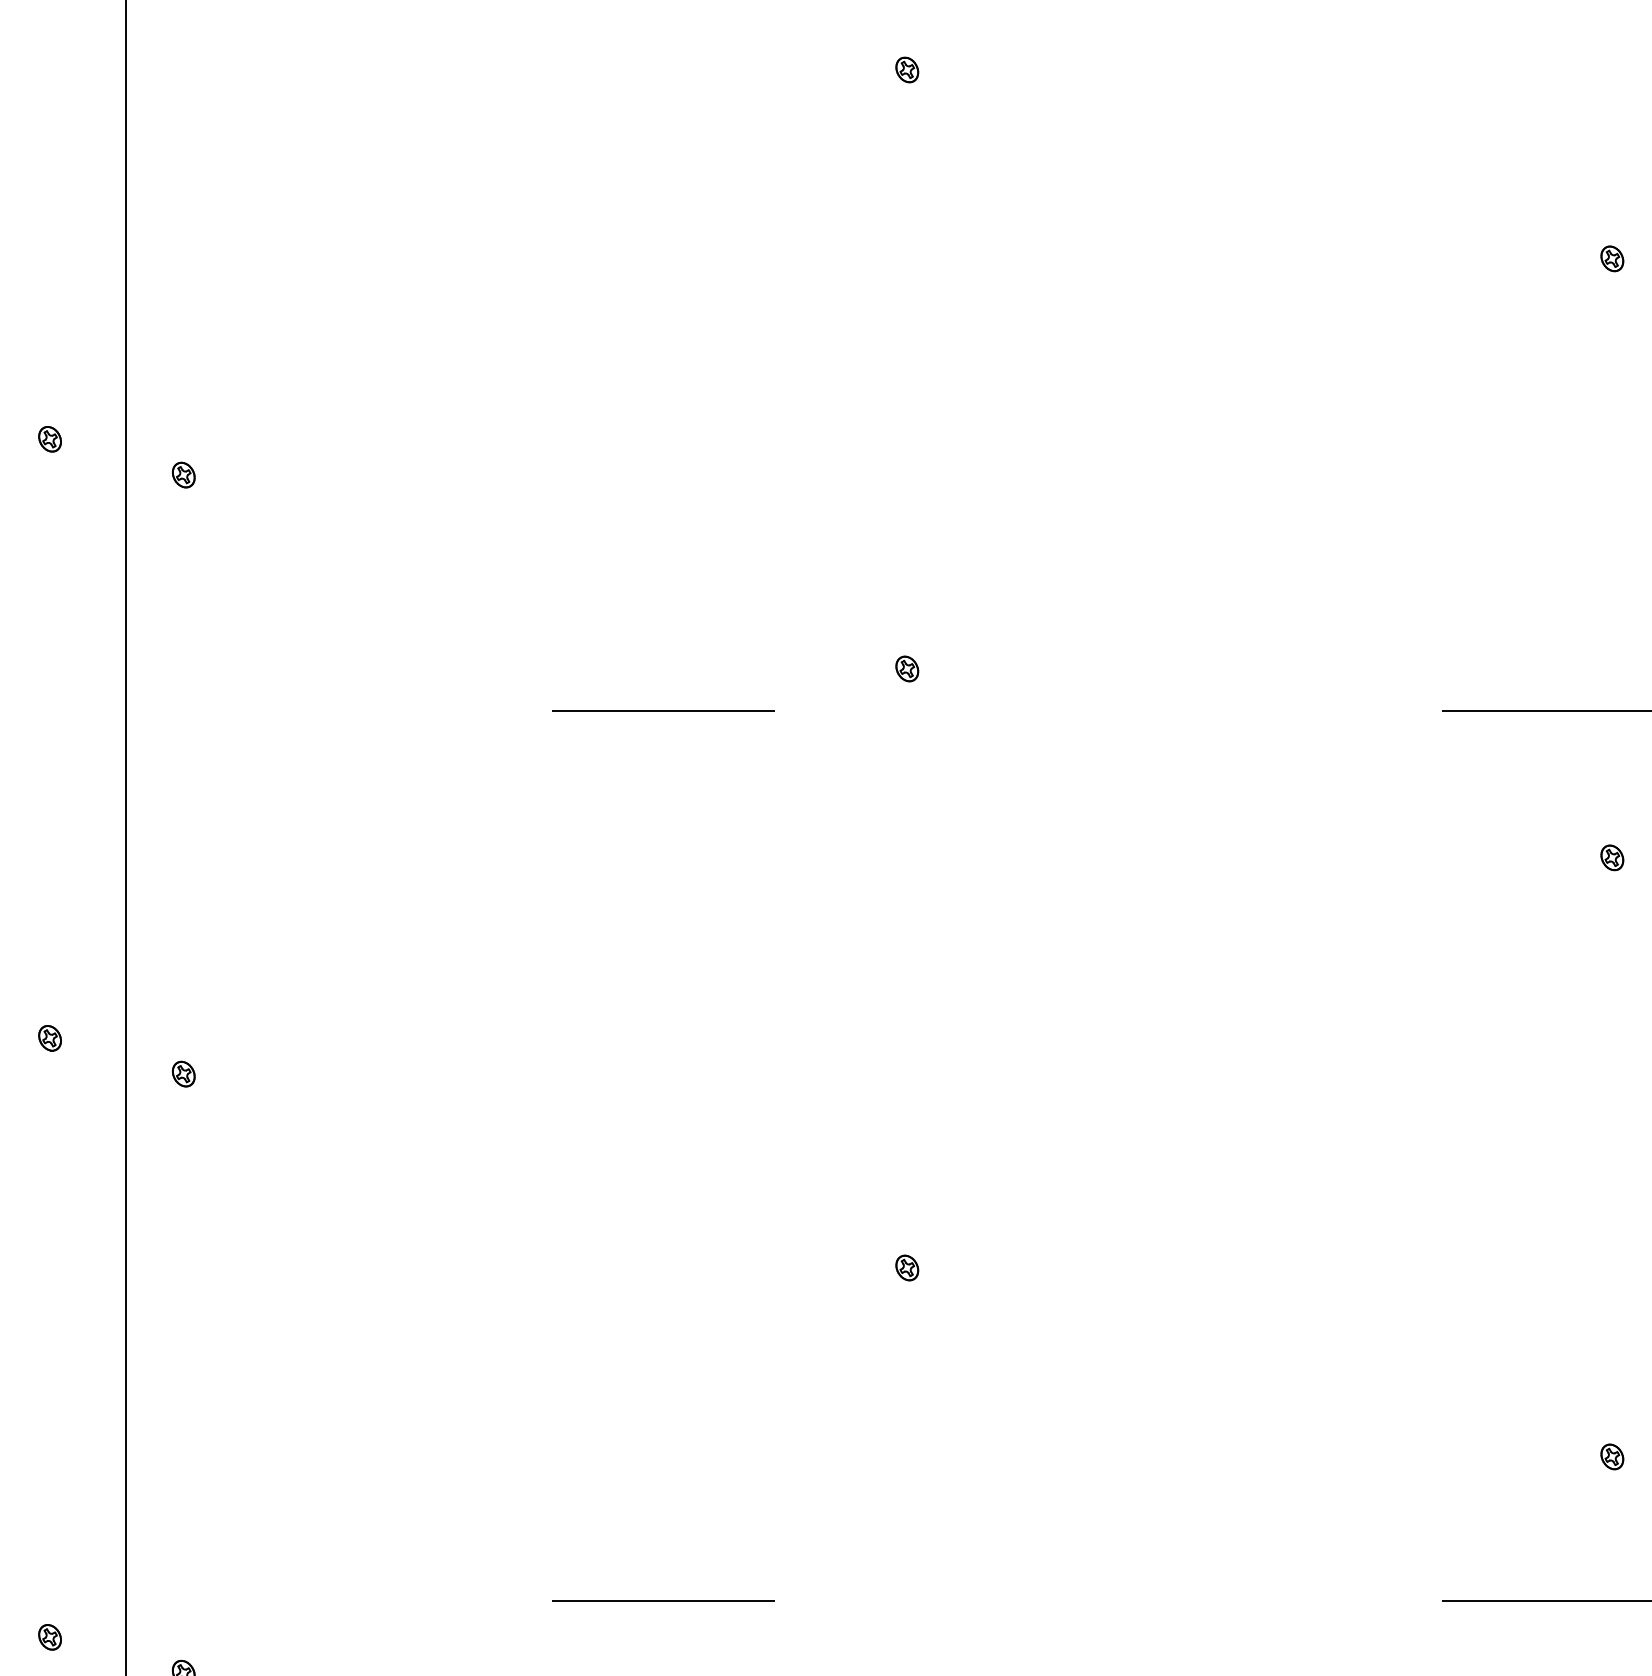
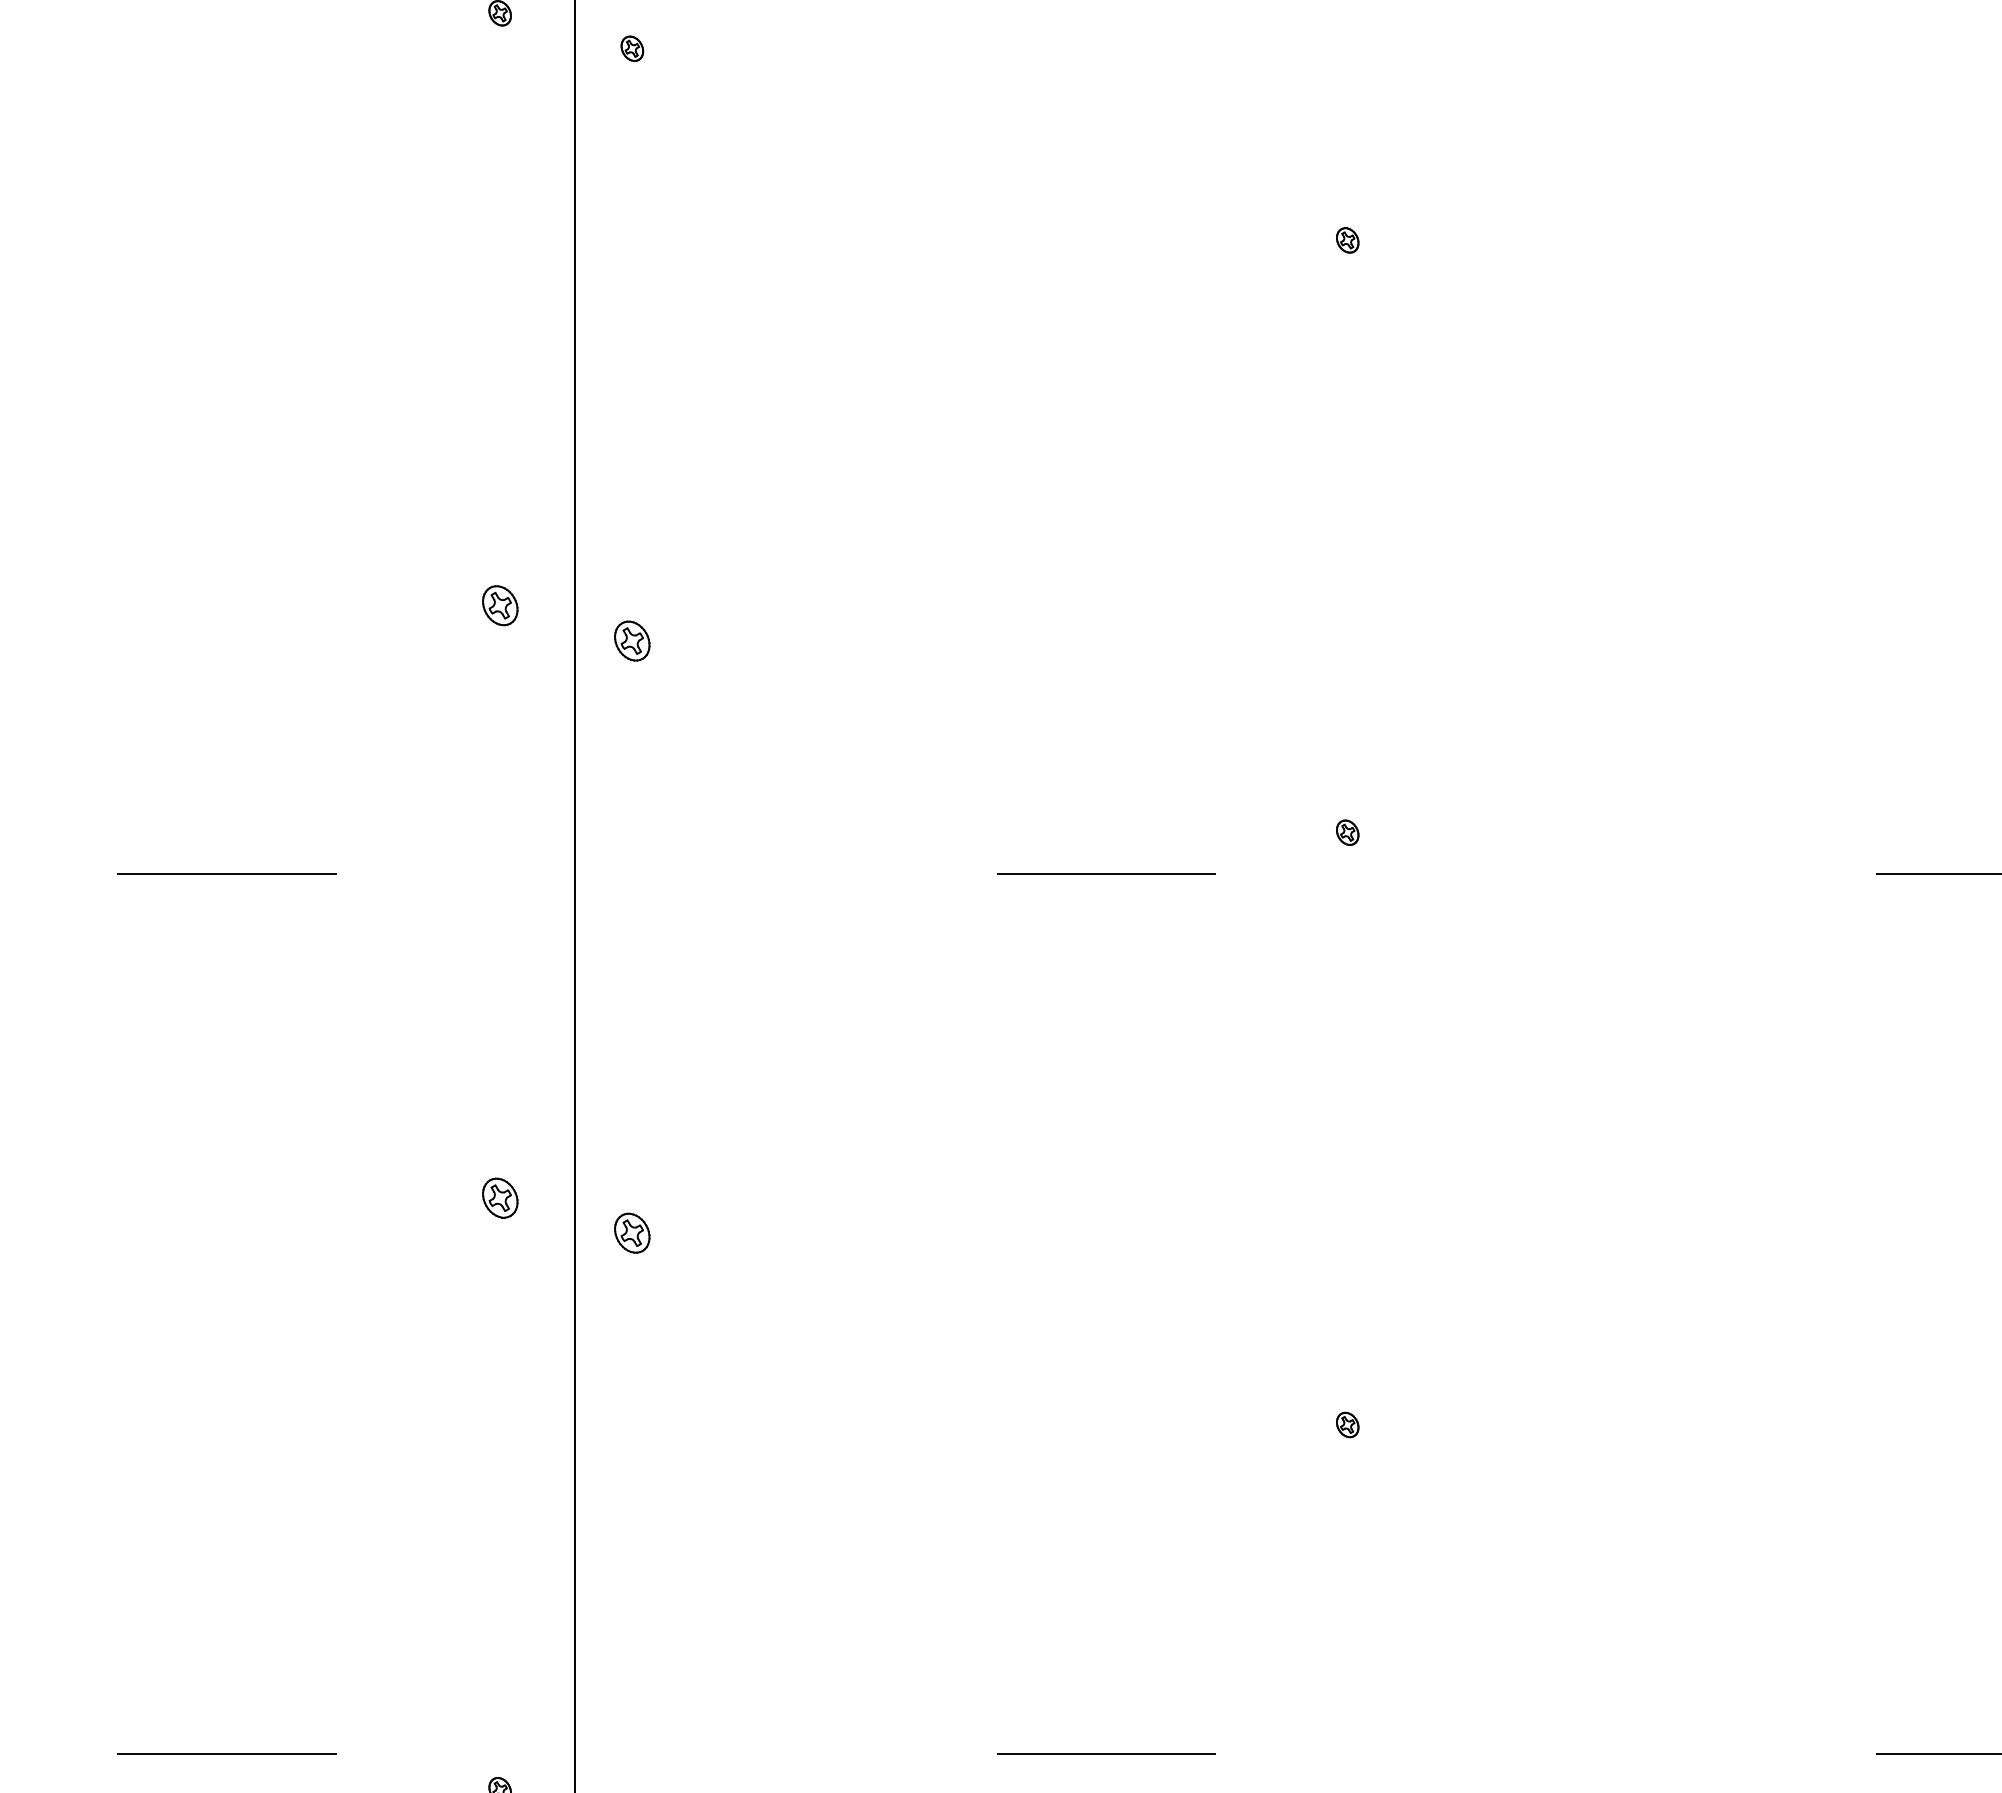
part: (49, 439) -> (499, 605), size x1.6
part: (183, 474) -> (632, 640), size x1.6
part: (49, 1037) -> (499, 1197), size x1.6
part: (183, 1074) -> (632, 1233), size x1.6

